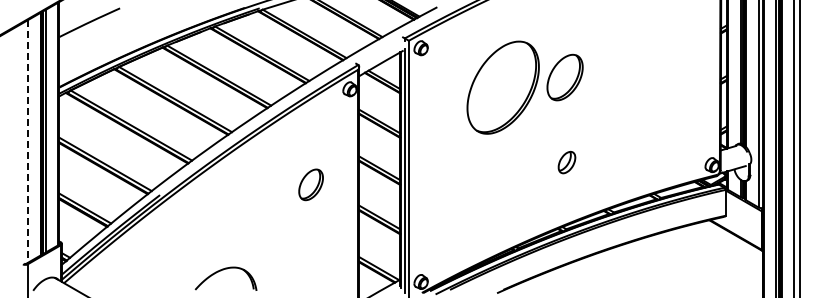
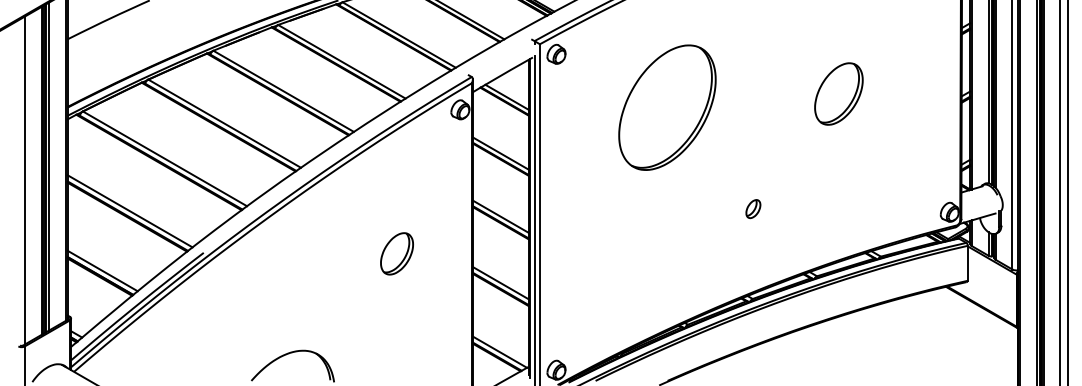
part: (564, 77) -> (838, 93), moved
line: (28, 141) -> (25, 180), dashed -> solid
part: (566, 162) -> (752, 208), size x0.62
part: (310, 184) -> (396, 253), moved

